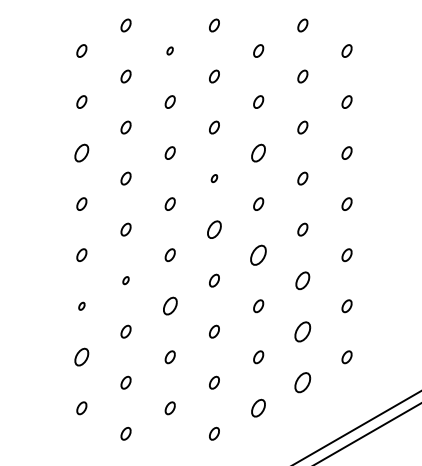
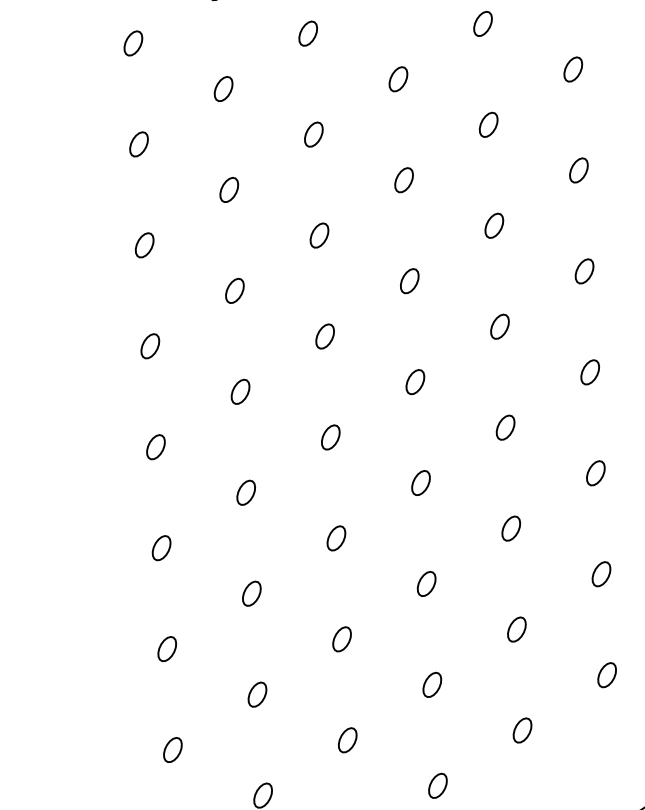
part: (169, 50) -> (306, 32), size x1.67
part: (81, 152) -> (143, 244), size x0.71
part: (258, 152) -> (493, 224), size x0.71
part: (214, 178) -> (409, 280), size x1.67
part: (214, 229) -> (415, 381), size x0.71
part: (258, 254) -> (505, 426), size x0.62
part: (125, 280) -> (245, 492), size x1.67
part: (302, 280) -> (595, 472), size x0.71
part: (81, 306) -> (160, 548), size x1.67
part: (169, 306) -> (334, 539), size x0.71
part: (302, 331) -> (600, 573), size x0.62
part: (81, 357) -> (166, 649), size x0.71
part: (302, 382) -> (606, 674), size x0.62
part: (258, 408) -> (522, 730), size x0.71

